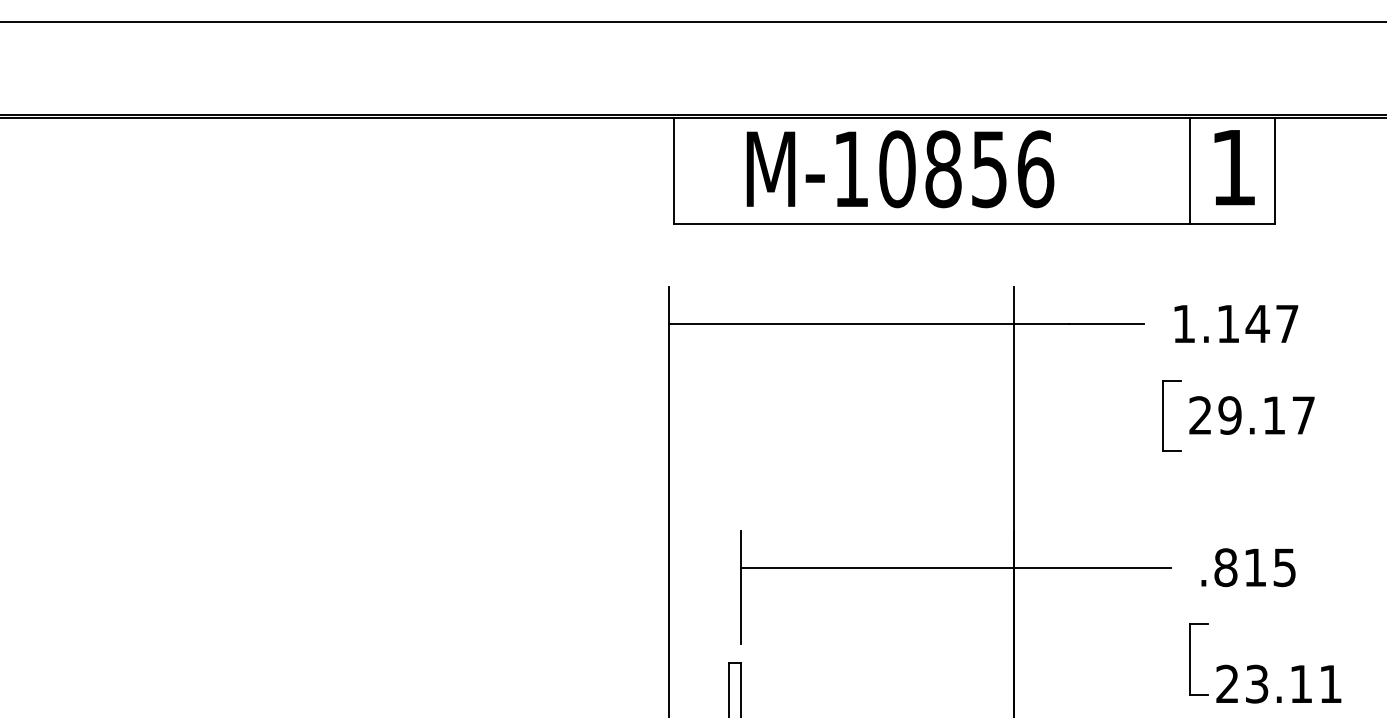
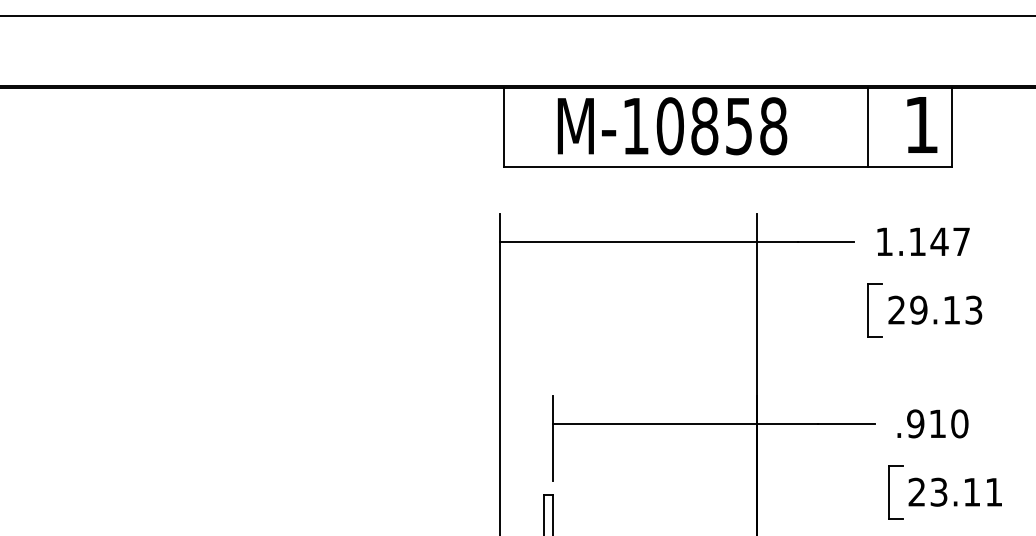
text: (1035, 169) -> (773, 126), M-10856 -> M-10858
line: (1190, 170) -> (868, 127), moved
text: (1303, 415) -> (973, 310), 29.17 -> 29.13
text: (1255, 567) -> (937, 423), .815 -> .910
text: (1278, 683) -> (955, 491), moved

